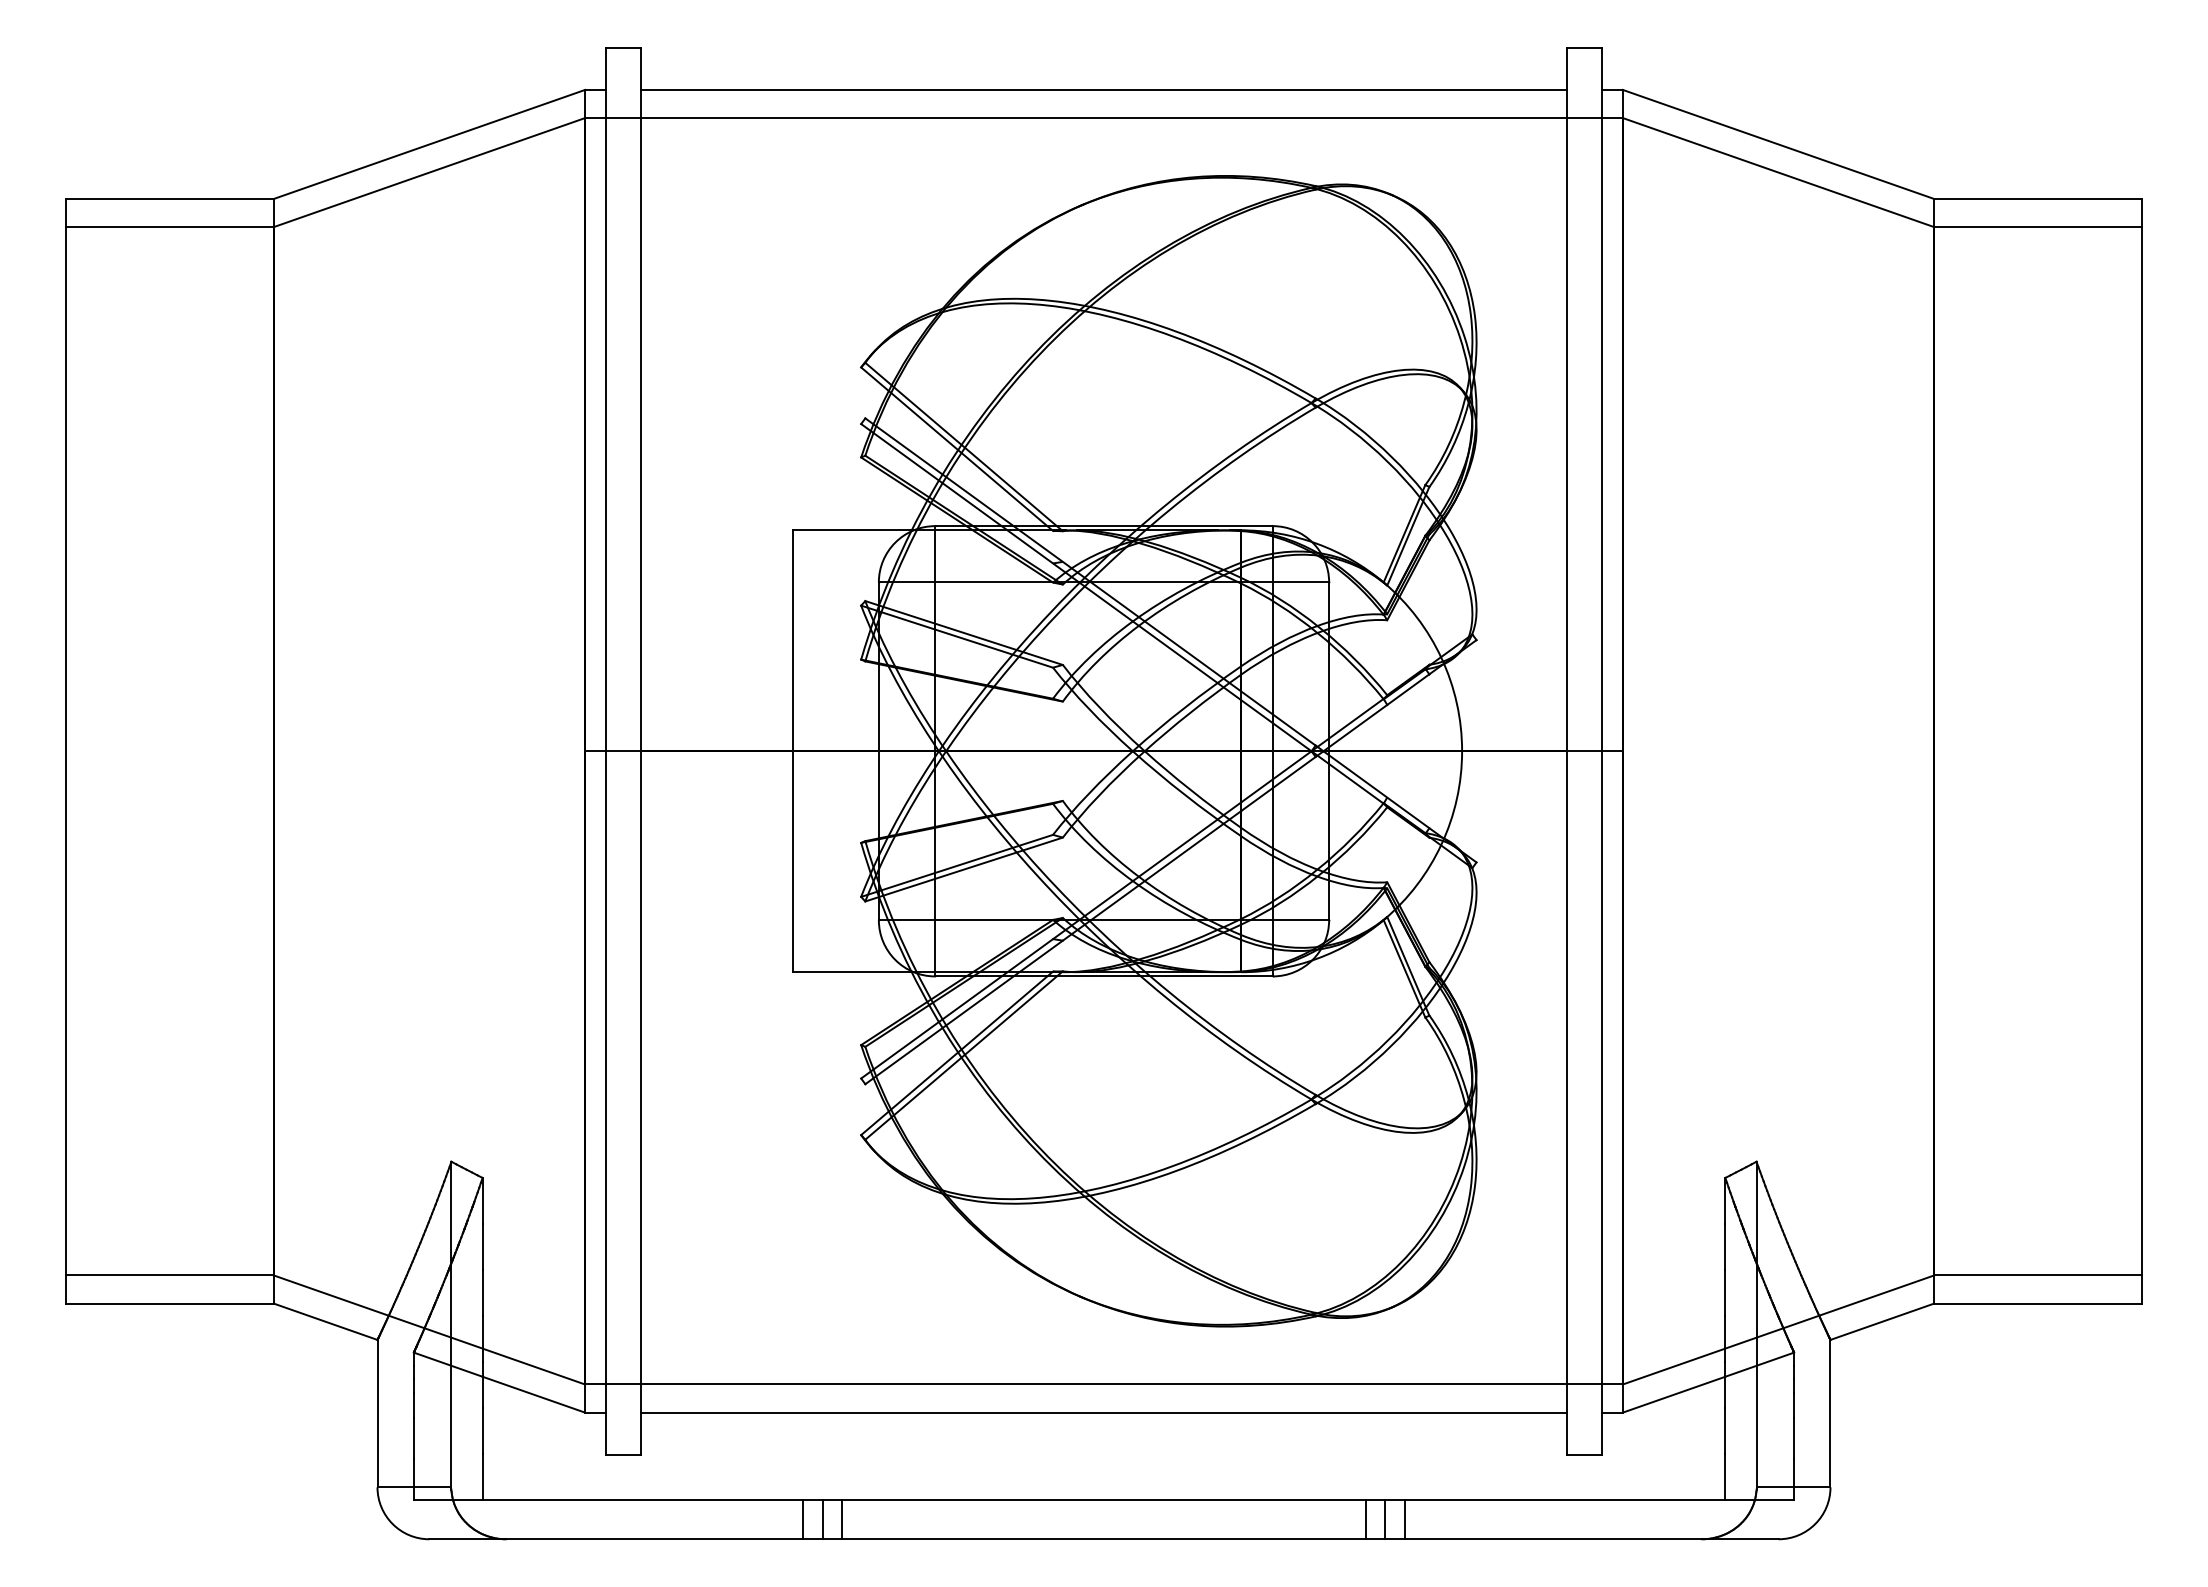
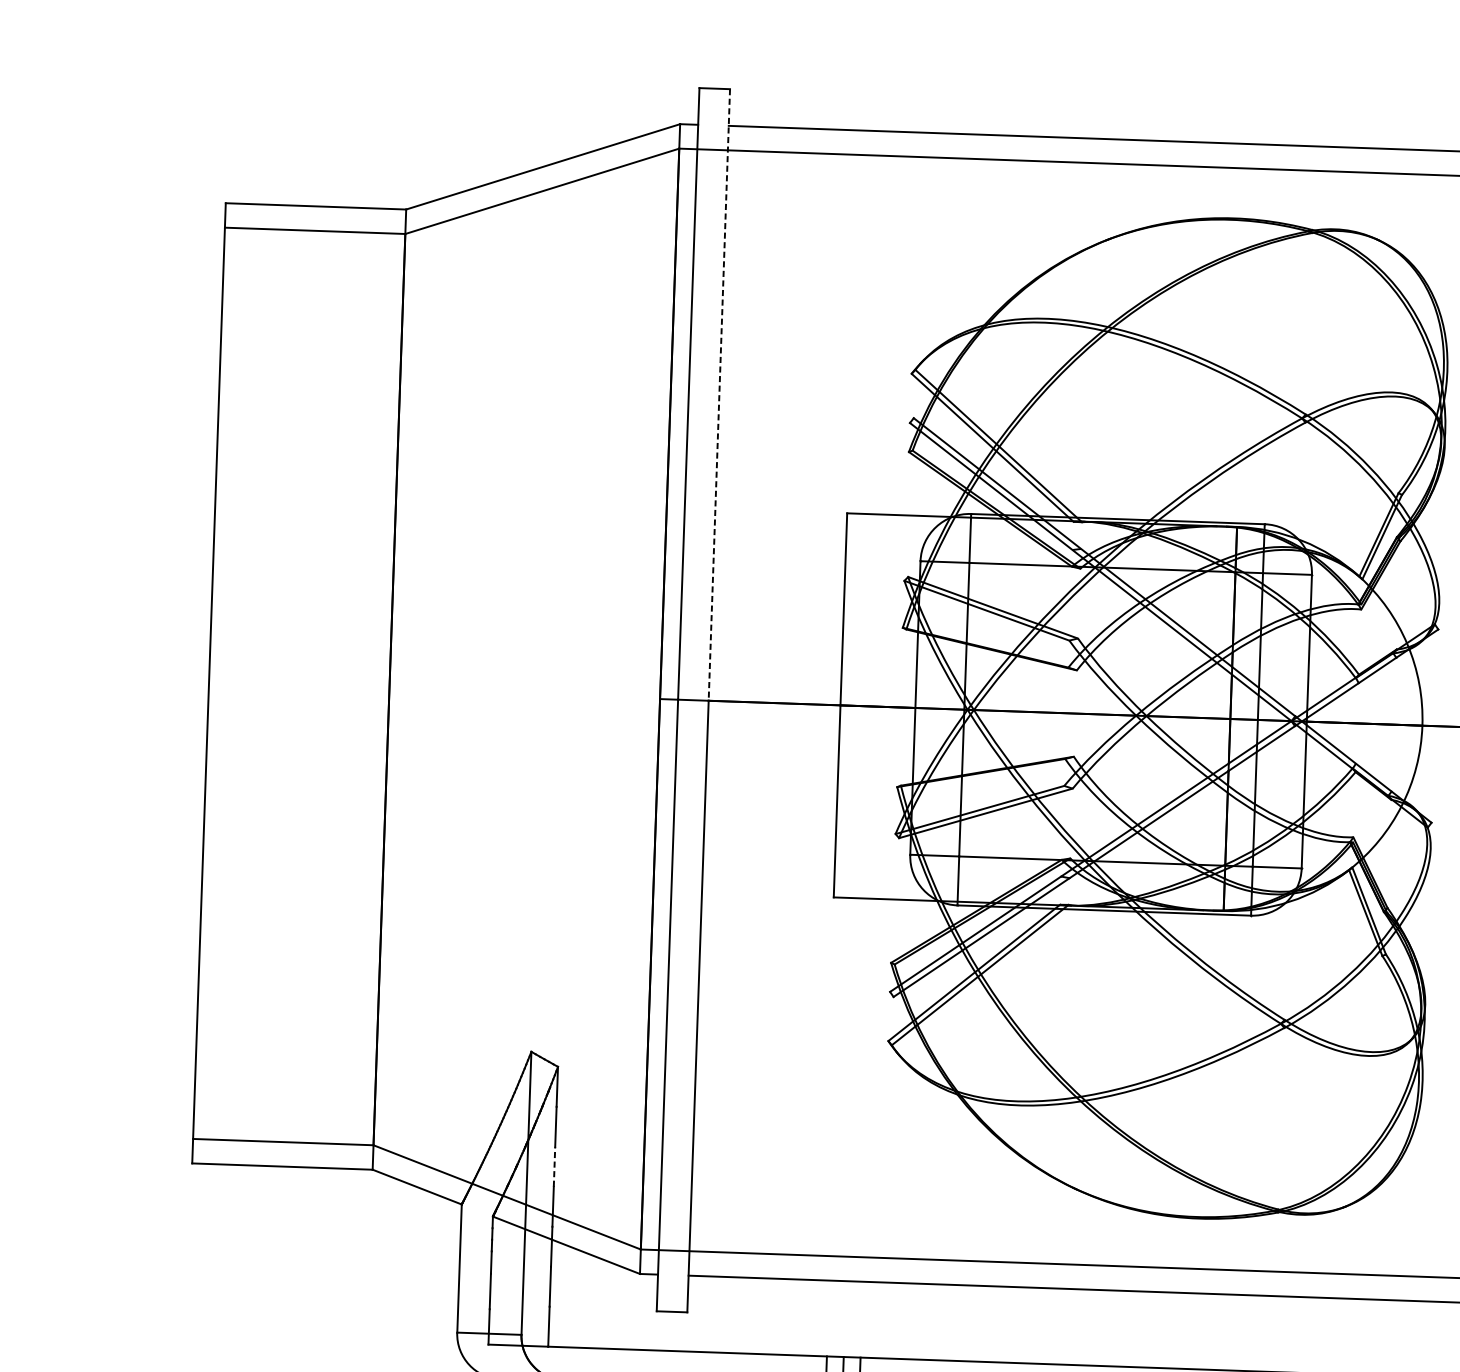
line: (641, 399) -> (719, 394), solid -> dashed
line: (482, 1292) -> (554, 1166), solid -> dashed

